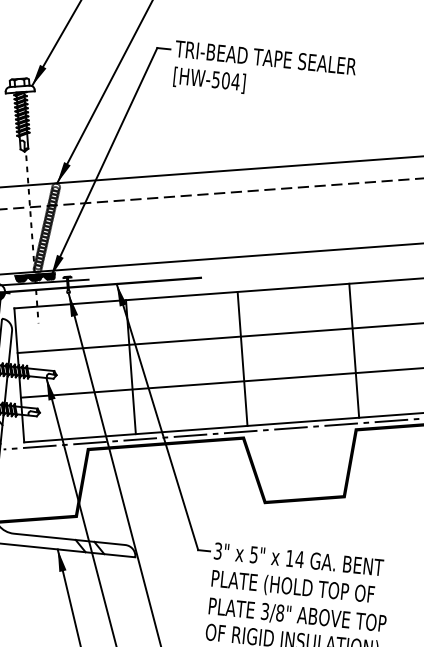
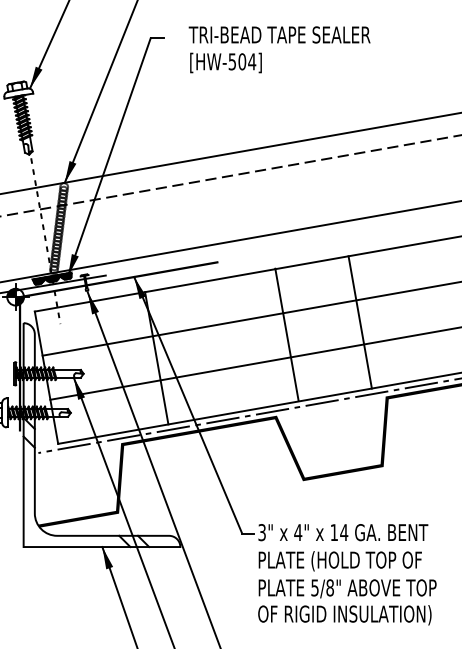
text: (264, 72) -> (279, 49), moved
line: (353, 350) -> (359, 322), moved
line: (242, 358) -> (286, 334), moved
text: (254, 554) -> (298, 532), 5" -> 4"
text: (264, 611) -> (314, 587), 3/8" -> 5/8"

